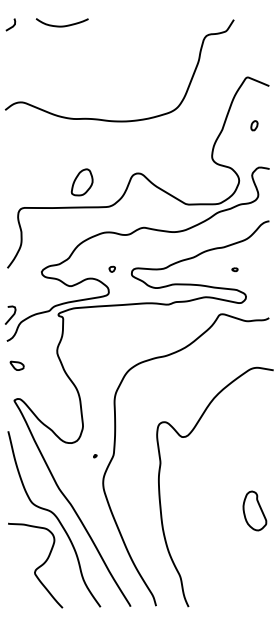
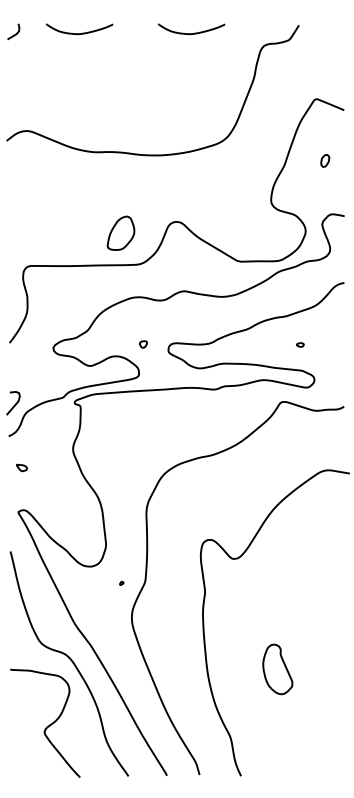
curve: (149, 26) -> (191, 33), added
part: (81, 181) -> (120, 232), moved
part: (16, 365) -> (21, 467), size x0.6
part: (254, 511) -> (277, 669), moved

